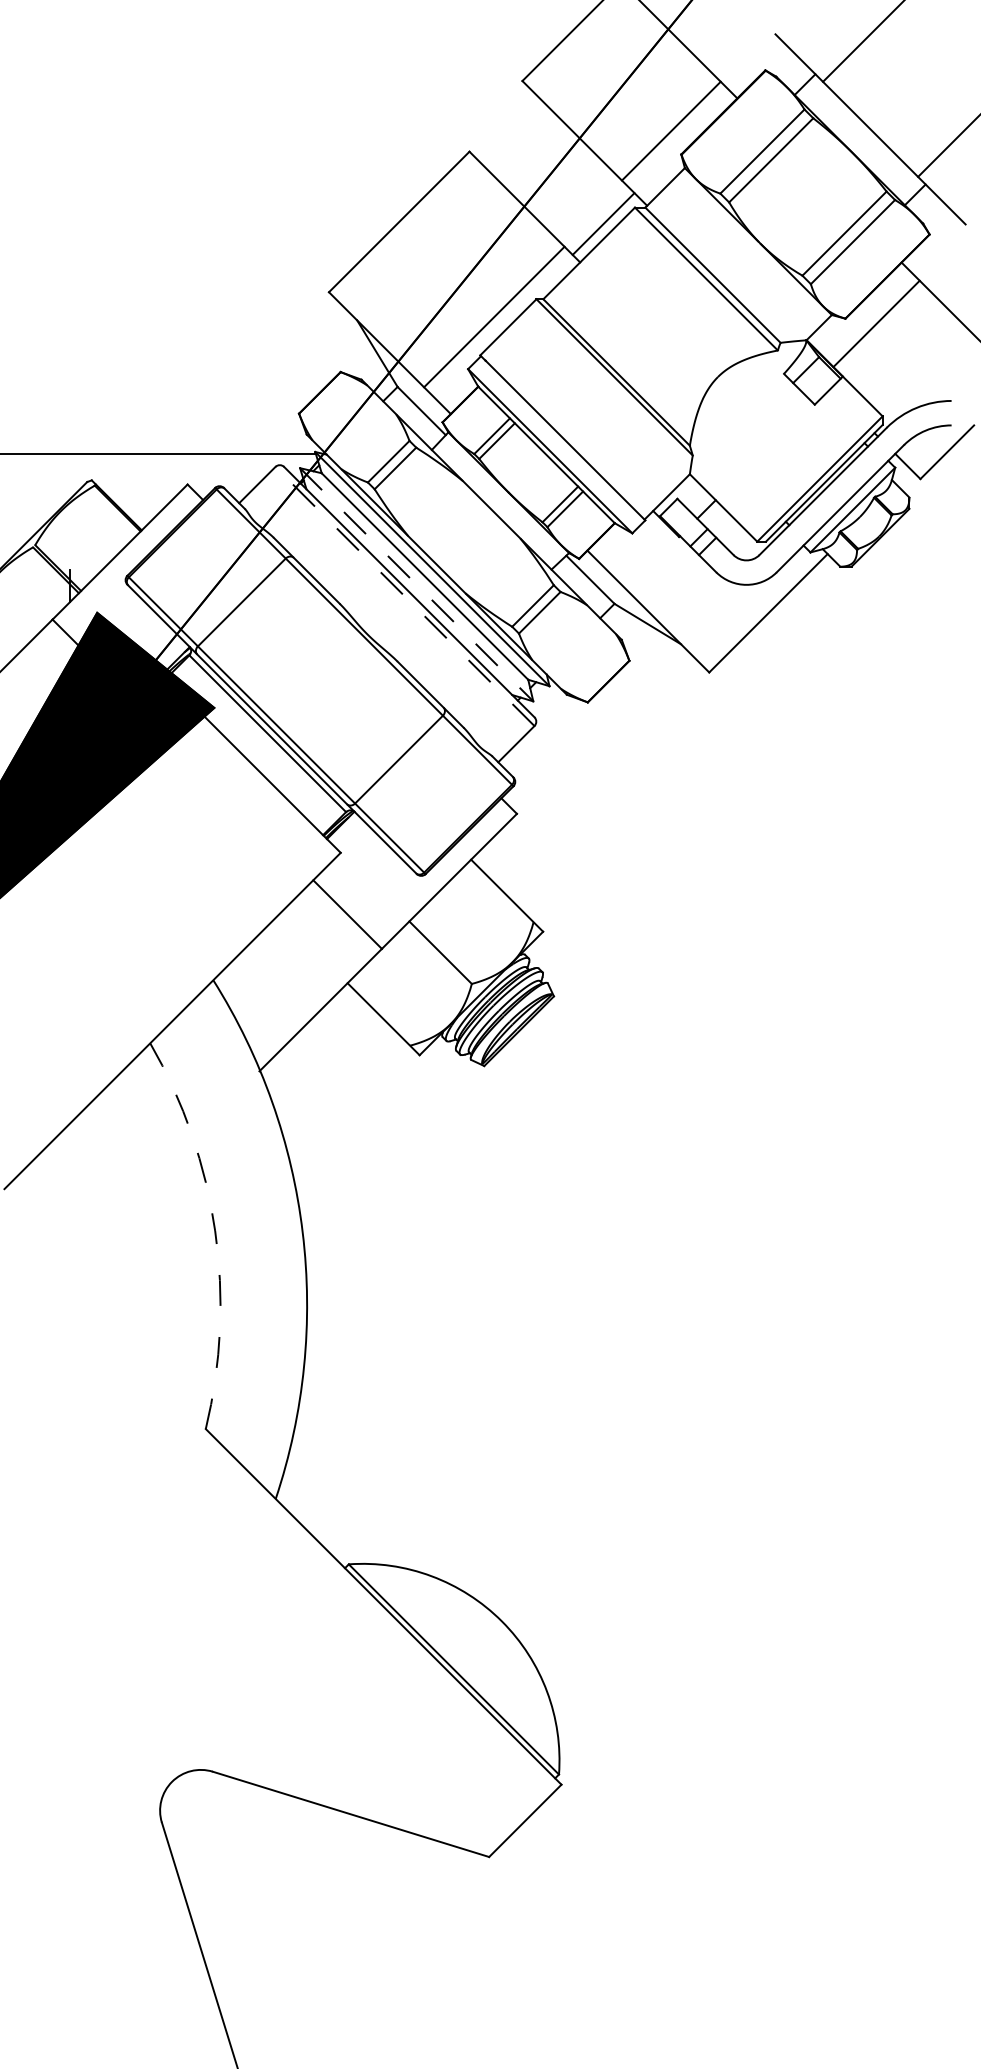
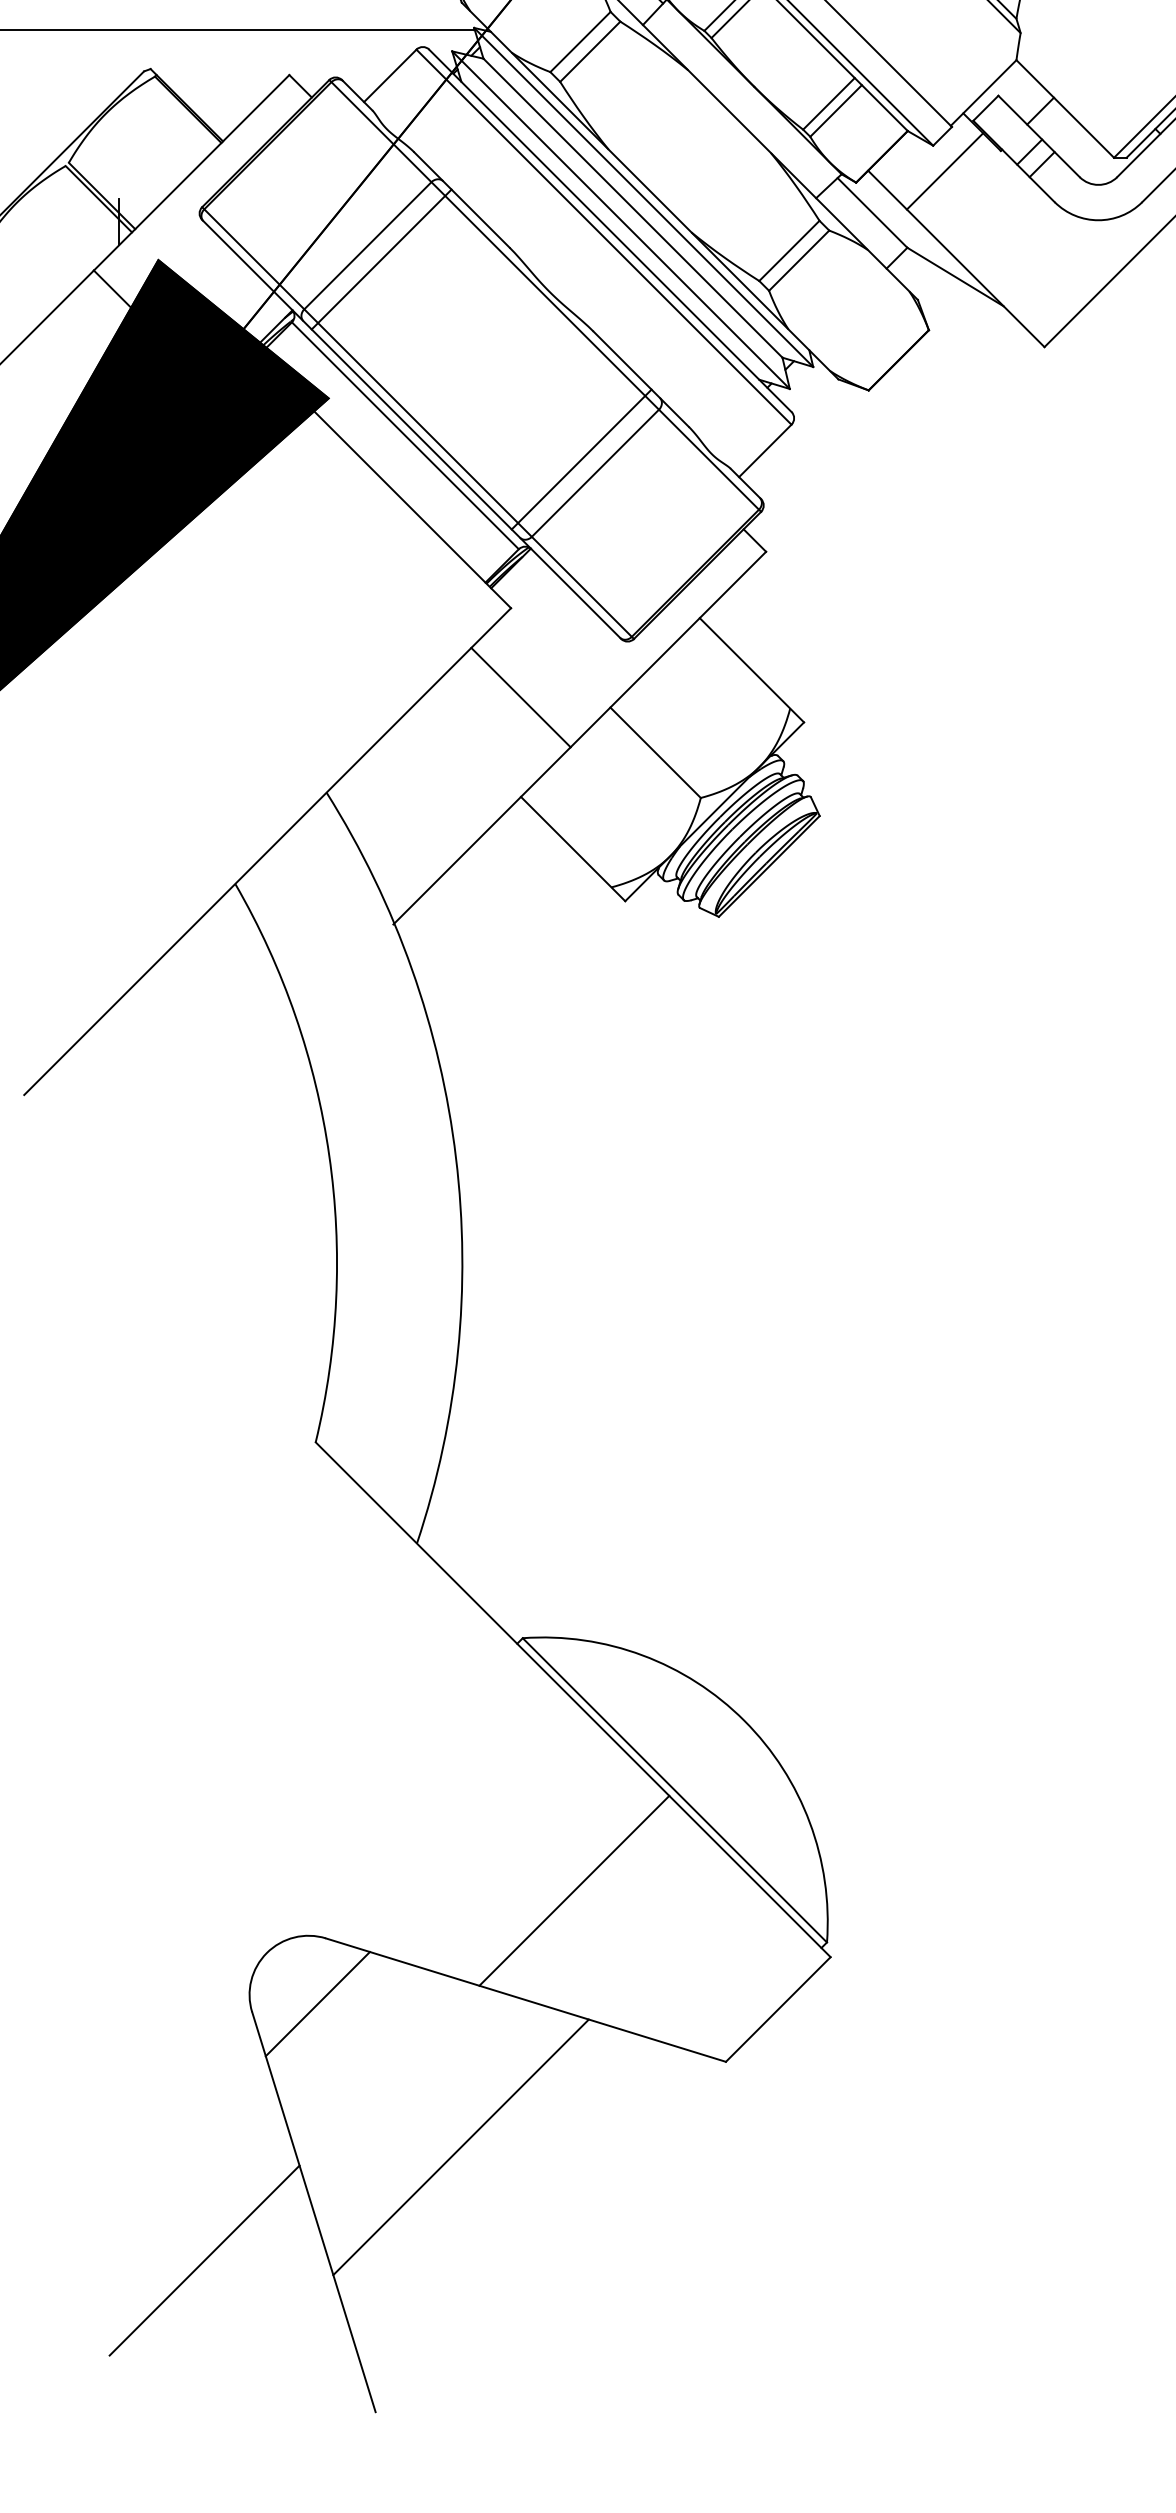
line: (640, 550) -> (944, 170), added
line: (416, 584) -> (620, 219), dashed -> solid
line: (404, 596) -> (603, 237), dashed -> solid
line: (251, 611) -> (381, 258), added
line: (389, 749) -> (581, 458), added
arc: (215, 1230) -> (329, 1154), dashed -> solid
line: (384, 1738) -> (574, 1890), added
line: (207, 1817) -> (318, 2004), added
line: (305, 1915) -> (460, 2146), added
line: (128, 1993) -> (203, 2259), added

